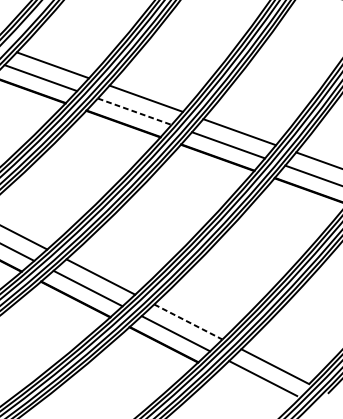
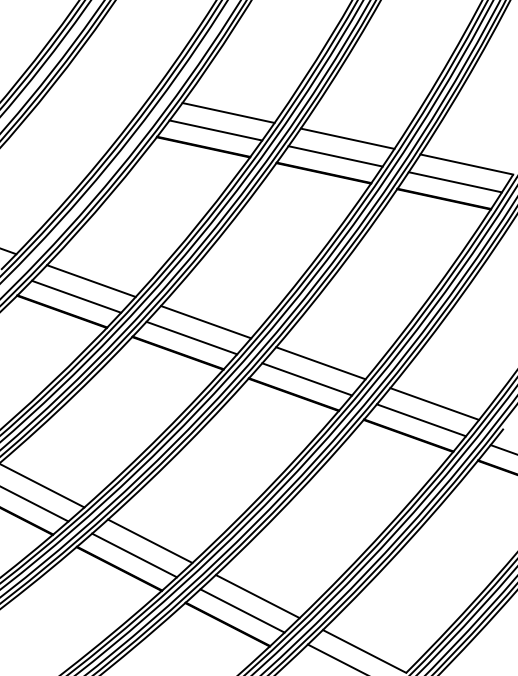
line: (135, 112) -> (192, 338), dashed -> solid
line: (188, 321) -> (258, 596), dashed -> solid

